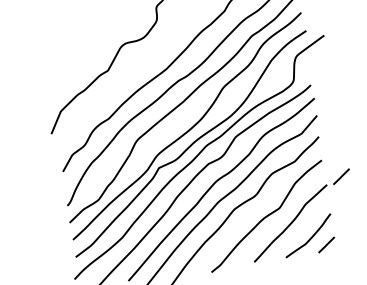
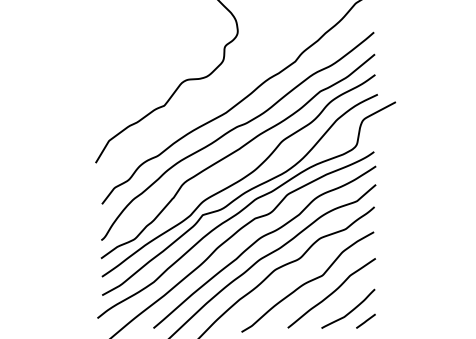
line: (340, 176) -> (391, 251), removed

